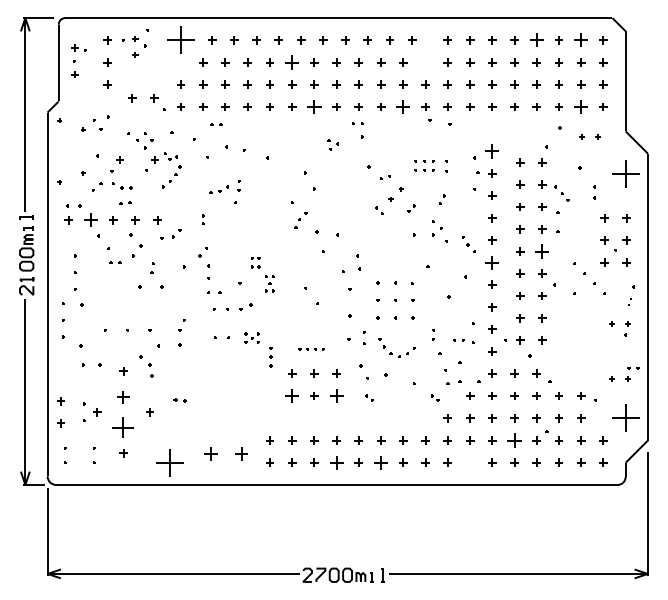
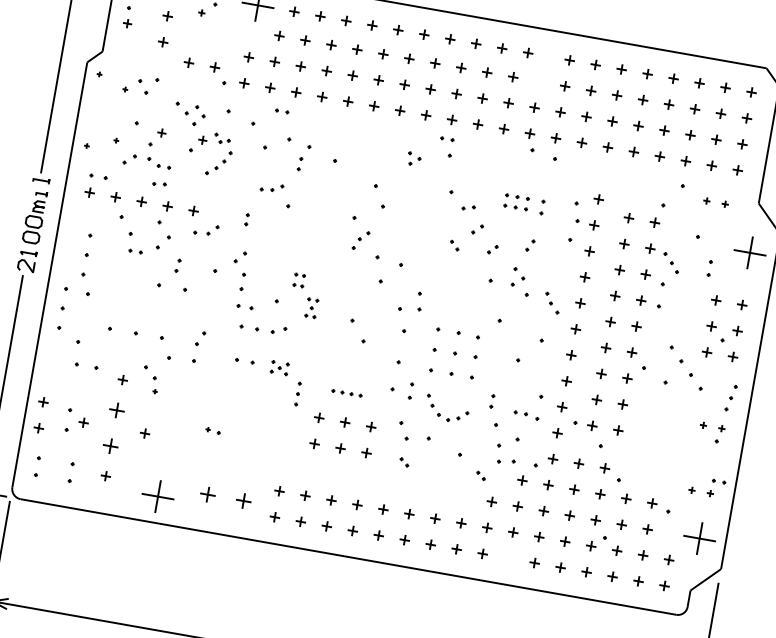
part: (536, 40) -> (673, 78), size x0.62
part: (581, 40) -> (725, 88), size x0.62
part: (292, 62) -> (383, 54), size x0.62
part: (314, 106) -> (400, 110), size x0.62
part: (403, 106) -> (504, 128), size x0.62
part: (581, 106) -> (712, 165), size x0.62
part: (492, 151) -> (599, 199), size x0.62
part: (238, 185) -> (299, 163), moved
part: (395, 193) -> (477, 228), size x0.62
part: (90, 220) -> (115, 197), size x0.62
part: (542, 251) -> (636, 326), size x0.62
part: (492, 262) -> (576, 329), size x0.62
part: (629, 301) -> (728, 402), size x1.67
part: (292, 395) -> (315, 443), size x0.62
part: (336, 395) -> (366, 452), size x0.62
part: (179, 400) -> (212, 431), moved
part: (123, 427) -> (111, 445), size x0.62
part: (514, 440) -> (565, 541), size x0.62
part: (336, 462) -> (352, 530), size x0.62
part: (381, 462) -> (405, 539), size x0.62

